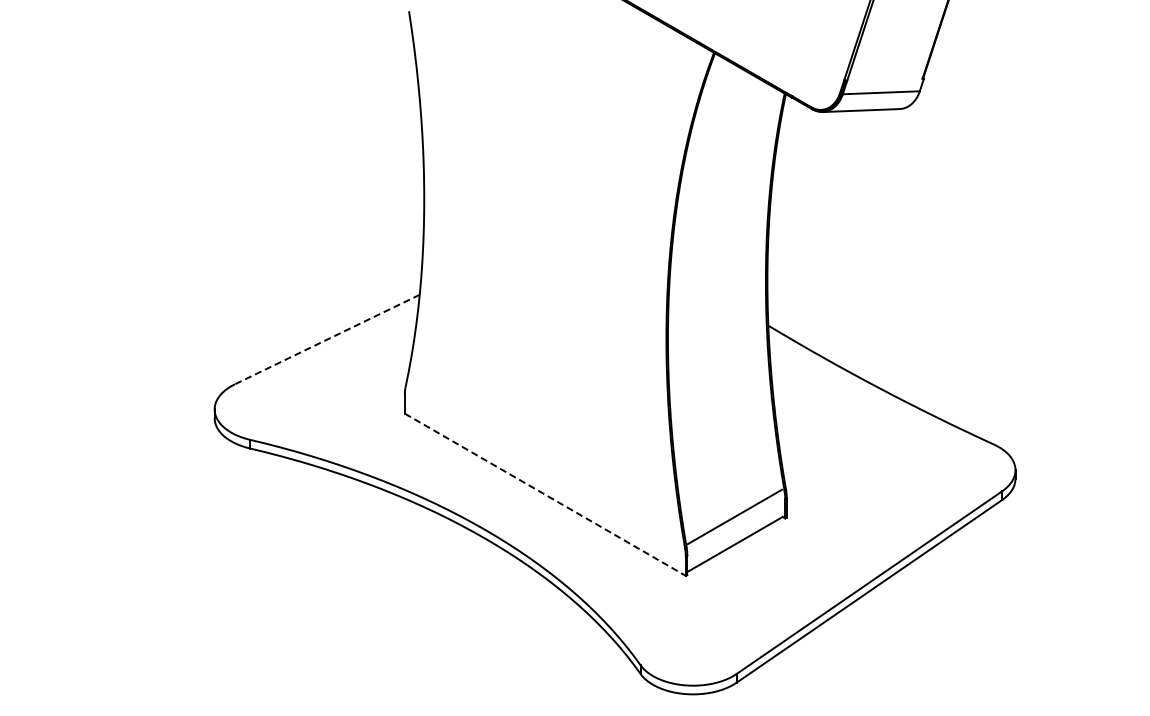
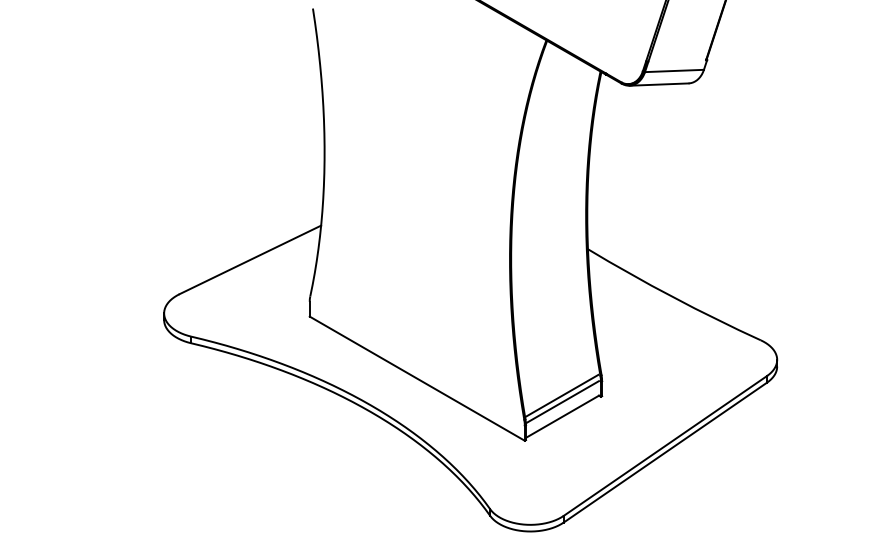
line: (327, 339) -> (250, 259), dashed -> solid
line: (545, 495) -> (417, 379), dashed -> solid
line: (734, 525) -> (562, 402), added

